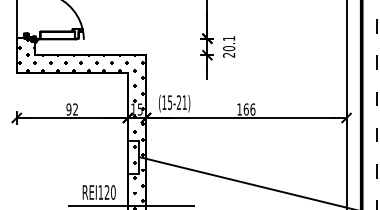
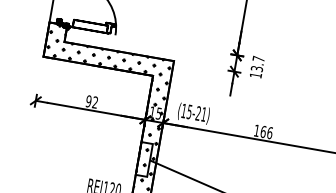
text: (228, 46) -> (256, 66), 20.1 -> 13.7

